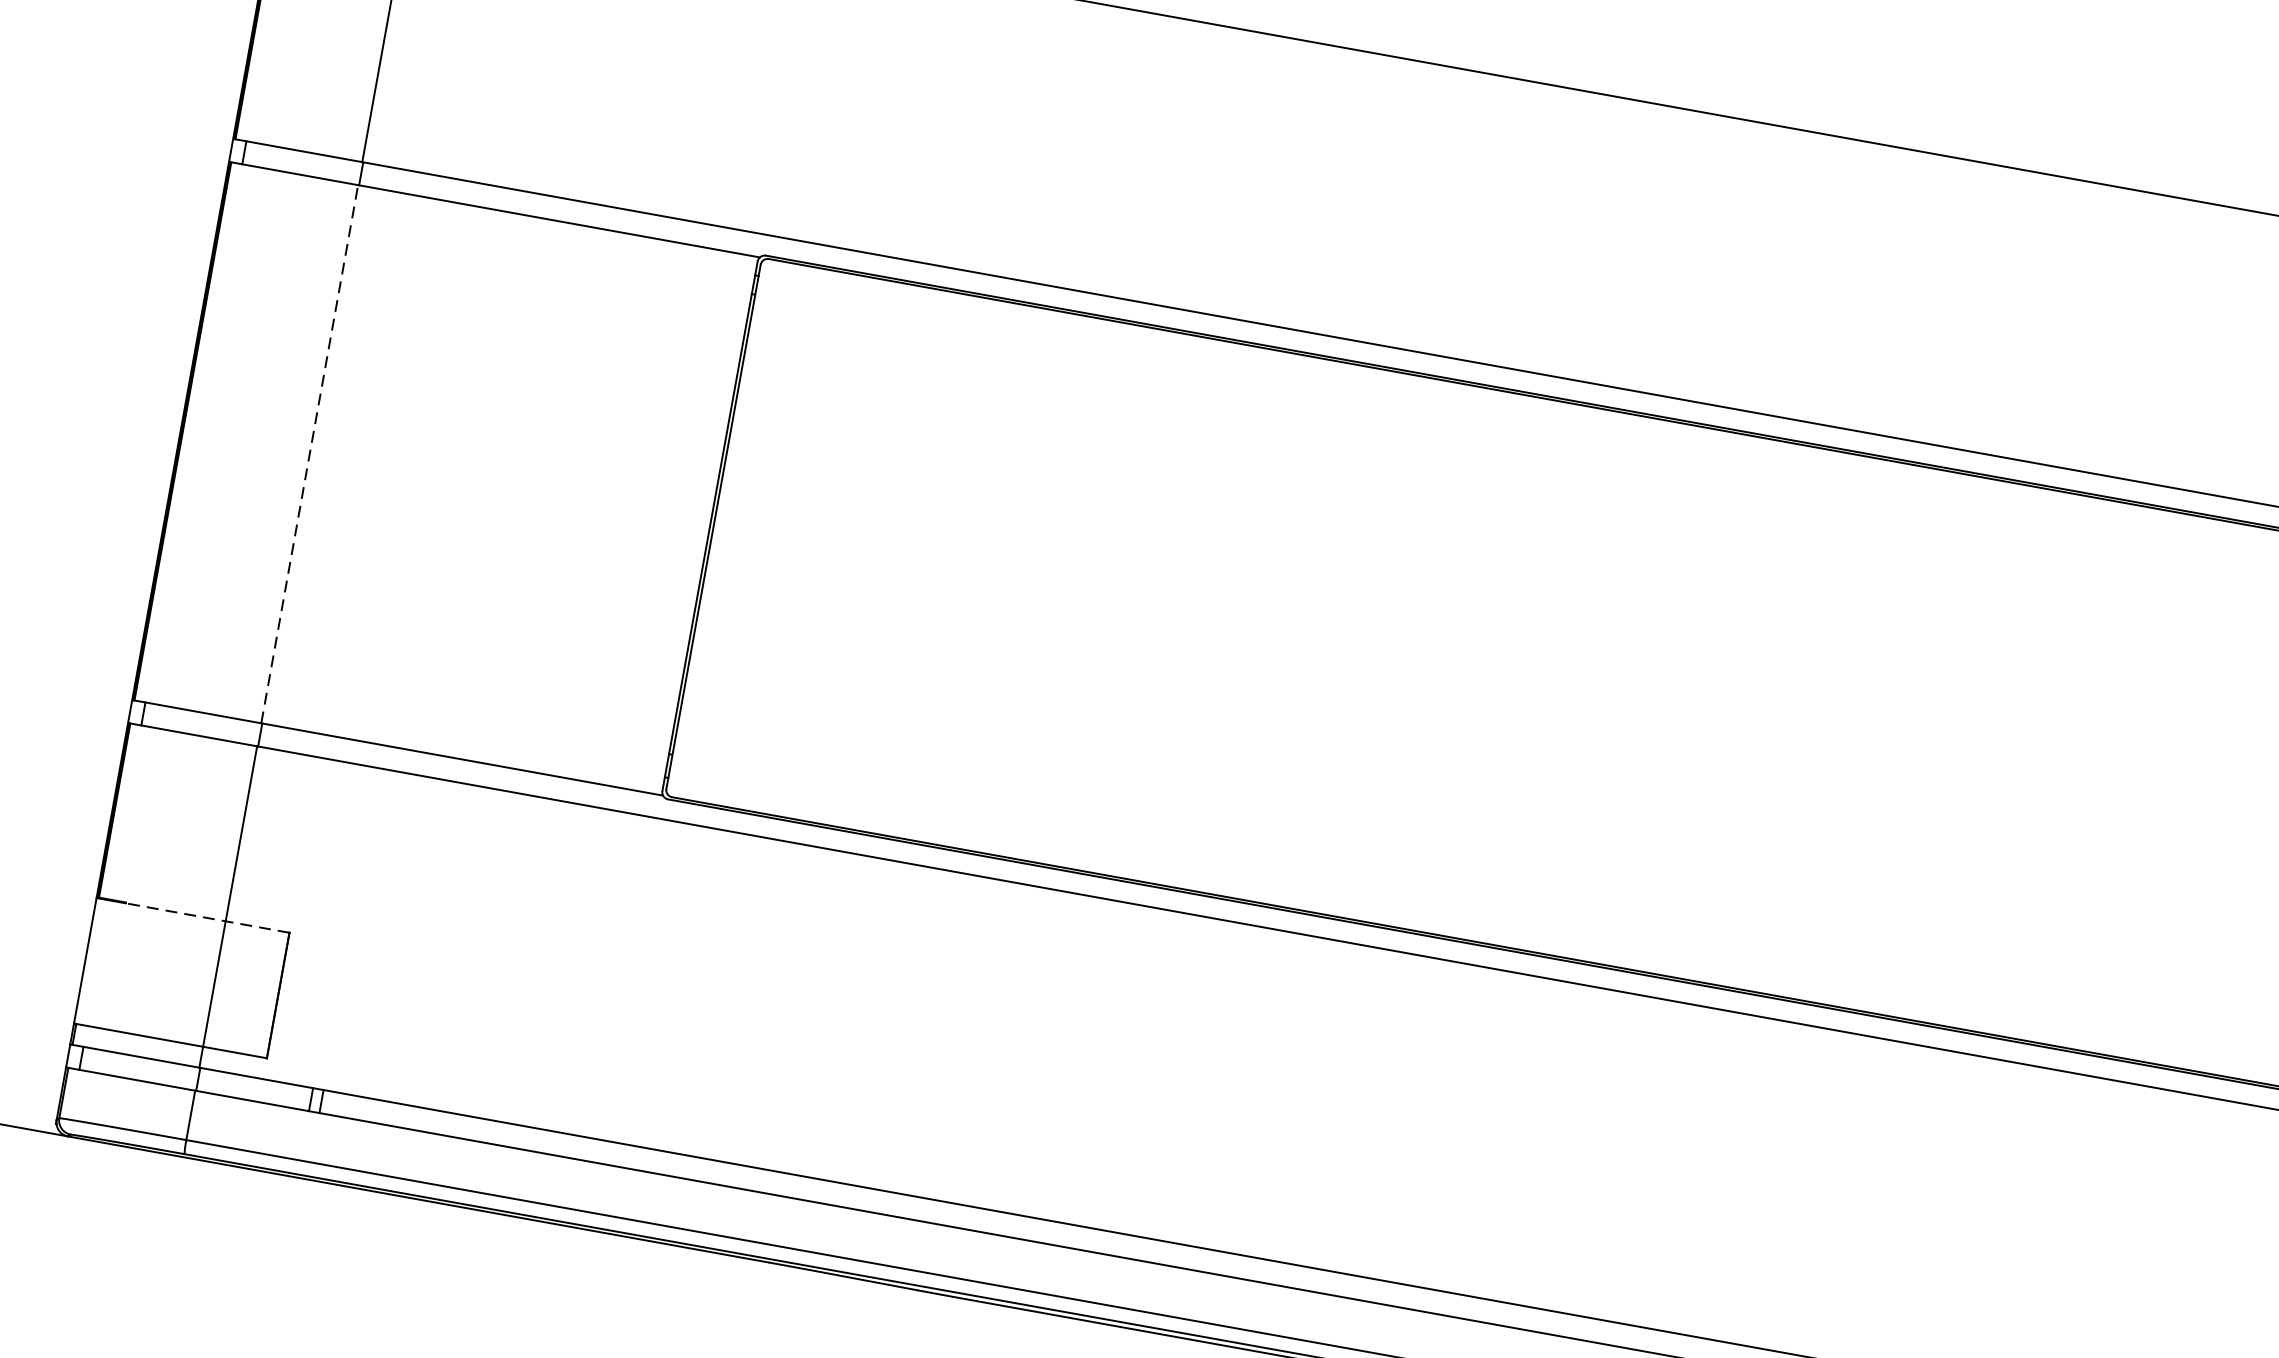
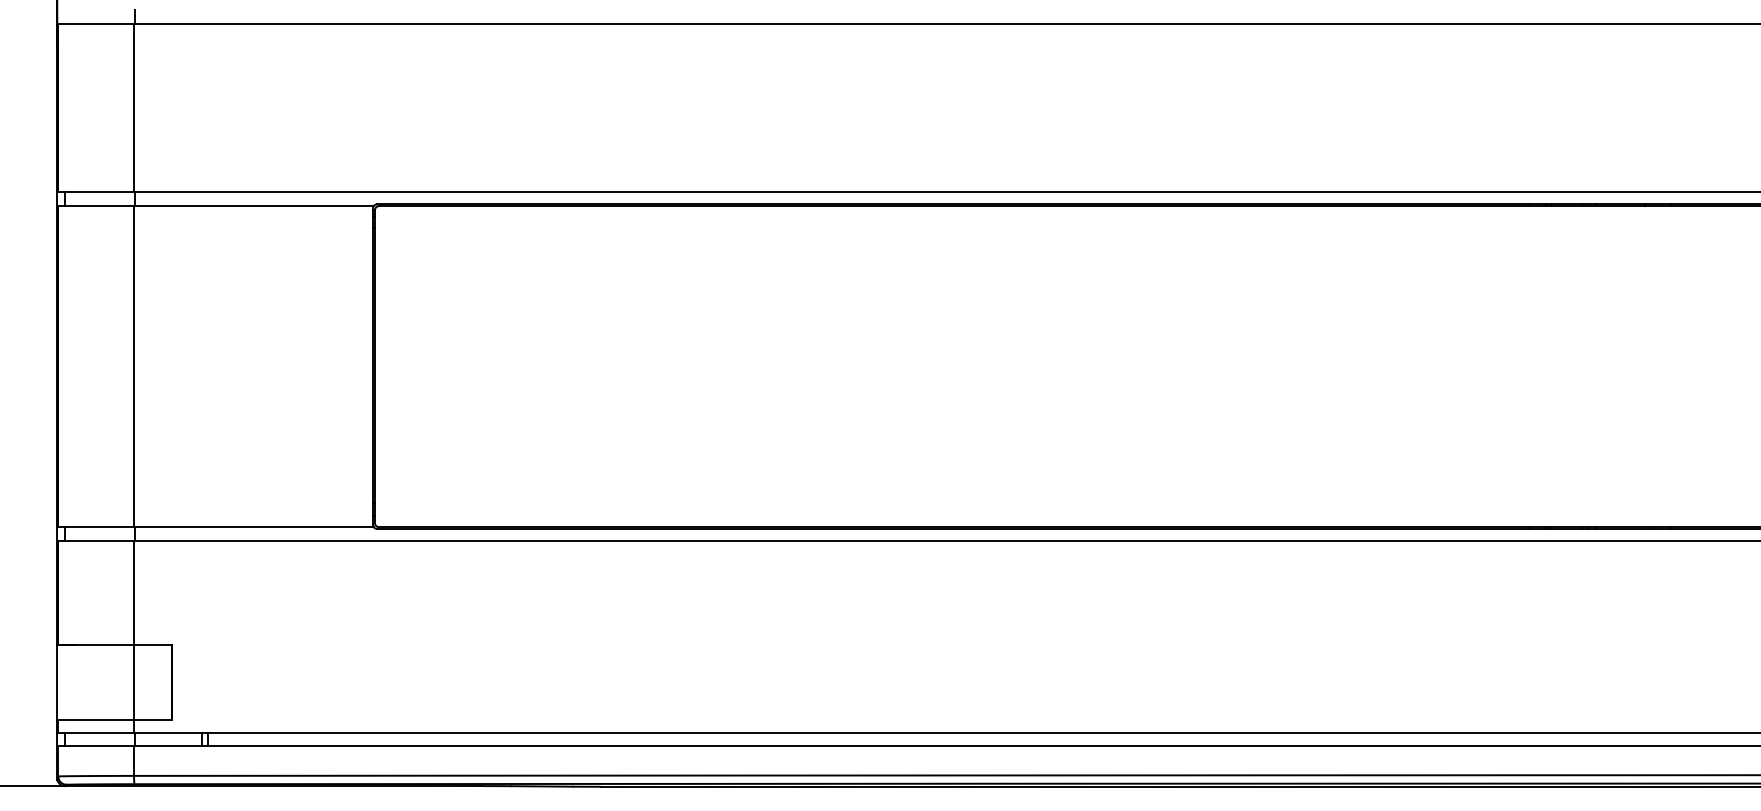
line: (310, 454) -> (134, 366), dashed -> solid
line: (207, 918) -> (123, 645), dashed -> solid

